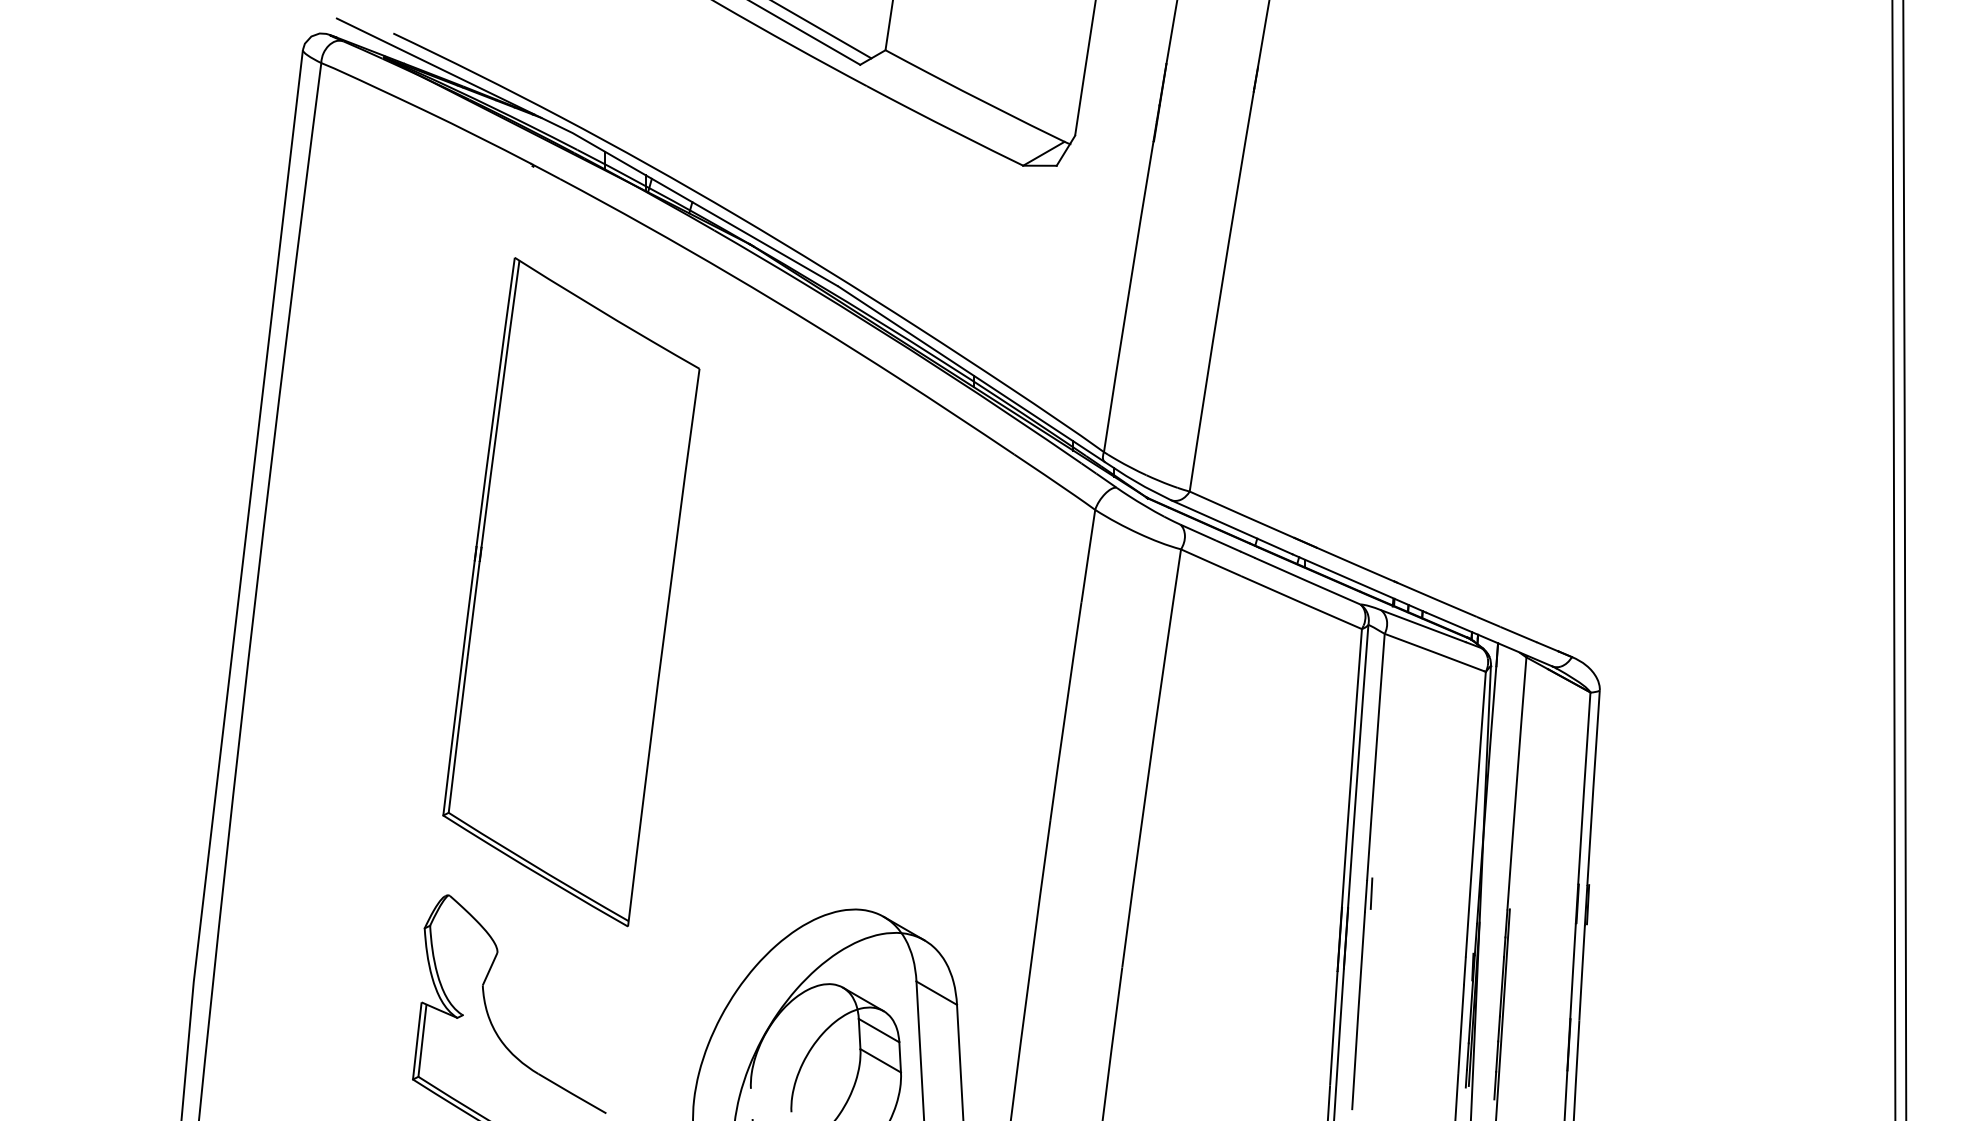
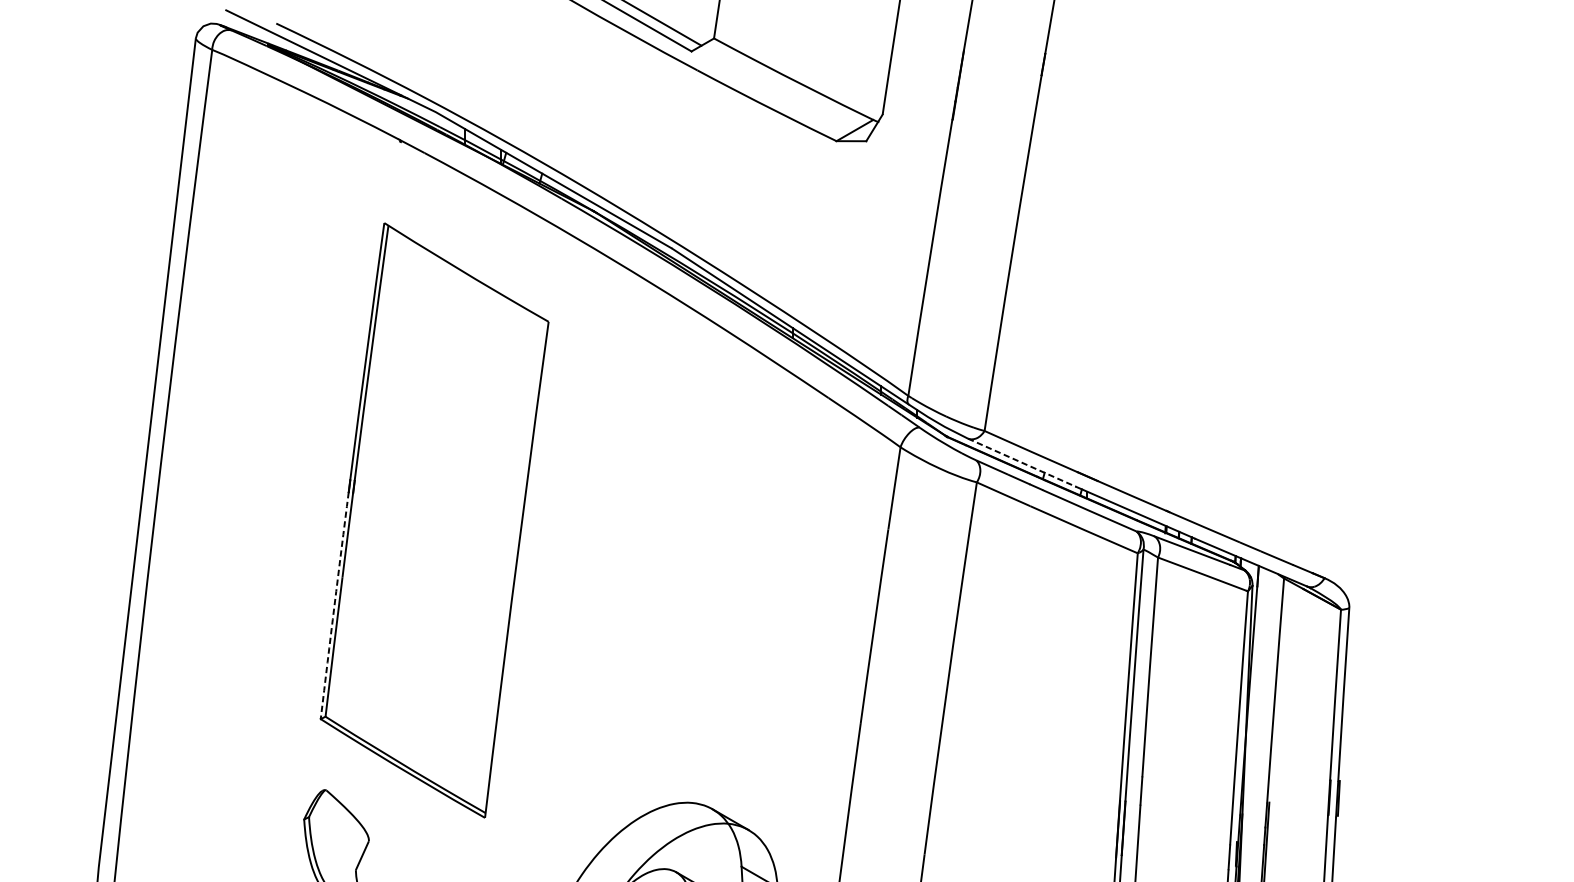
line: (1232, 527) -> (1022, 462), solid -> dashed
arc: (458, 687) -> (334, 605), solid -> dashed
line: (1371, 893) -> (1146, 788), removed

